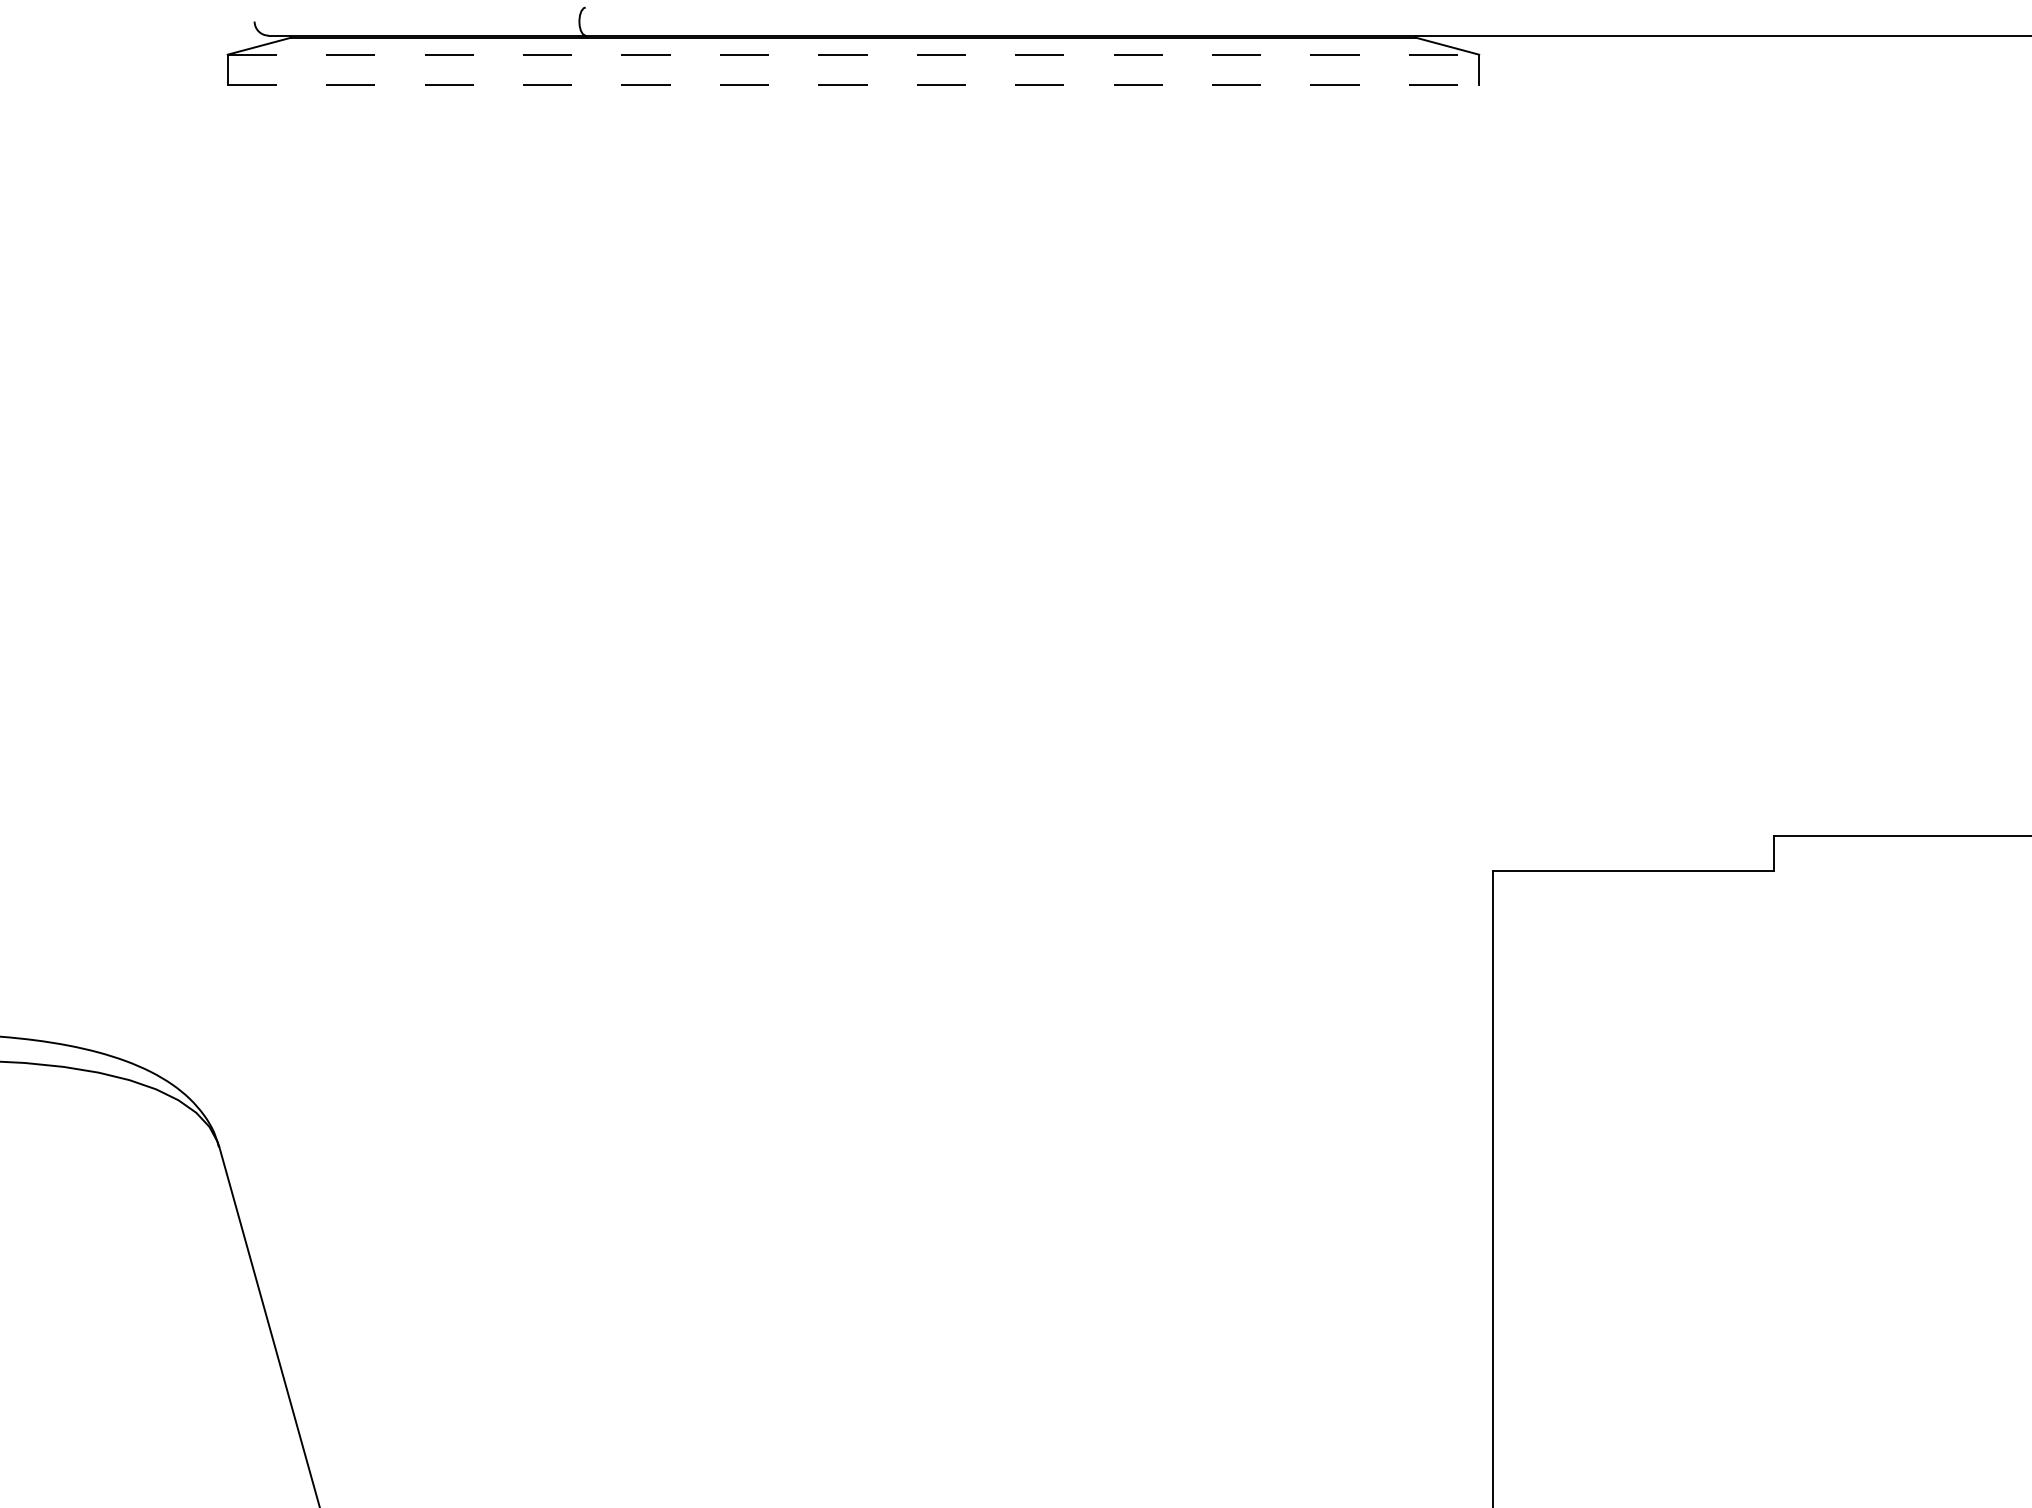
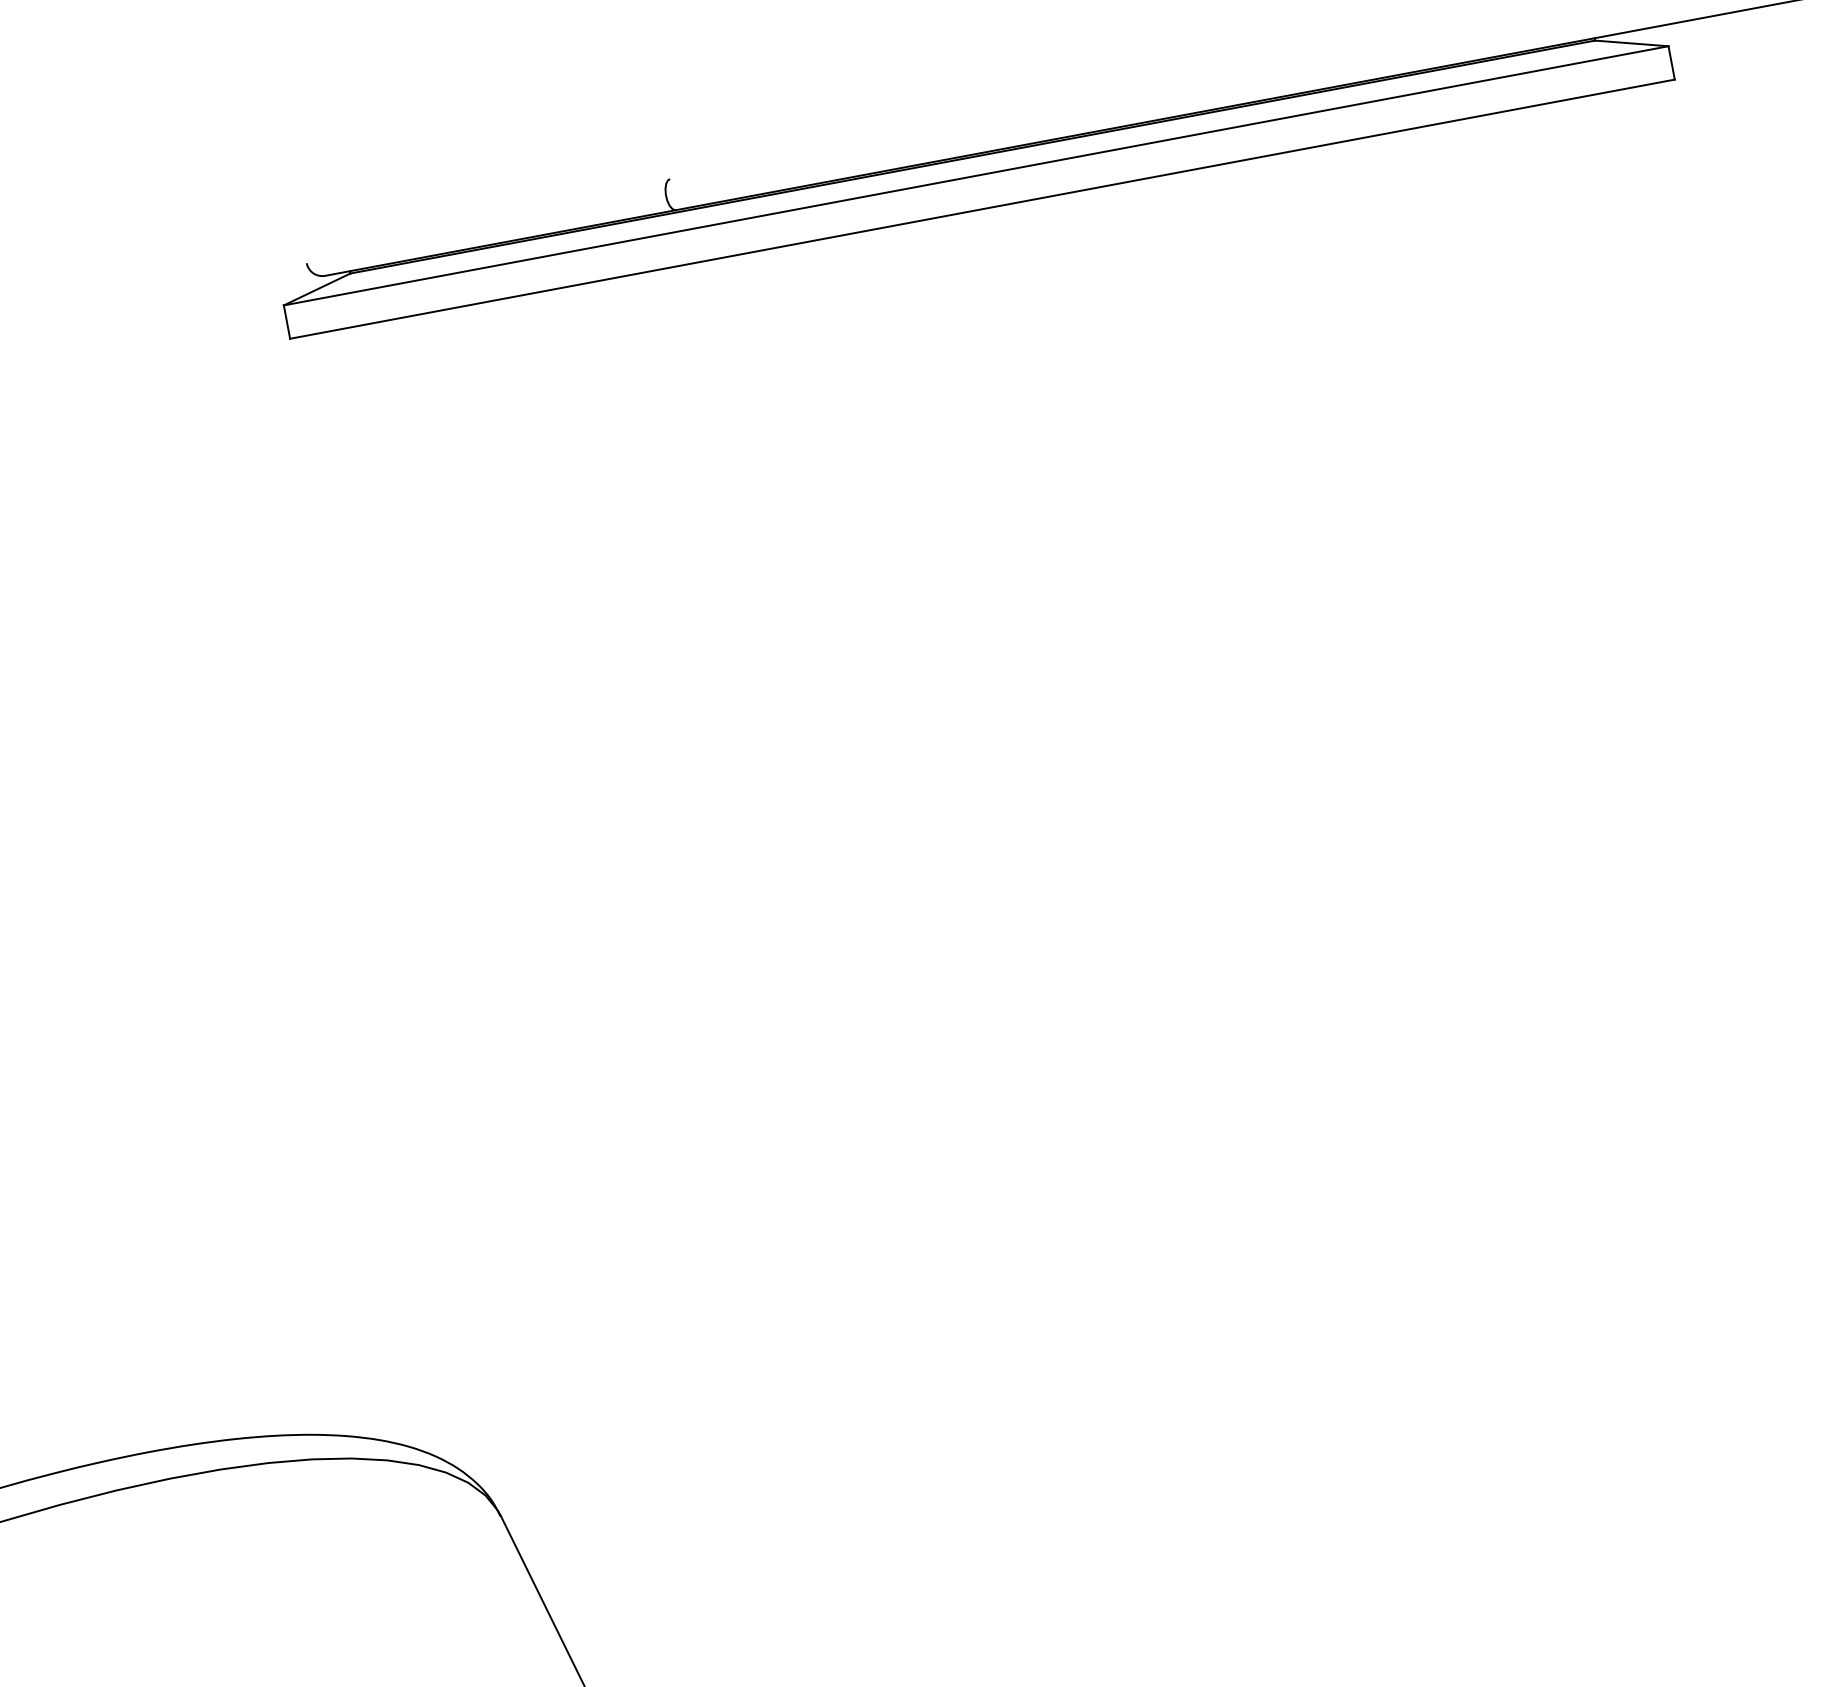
line: (853, 54) -> (976, 175), dashed -> solid
line: (853, 84) -> (982, 208), dashed -> solid

